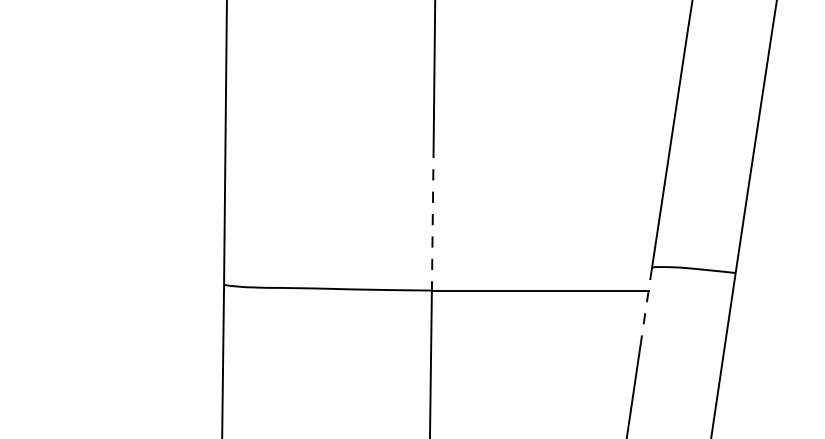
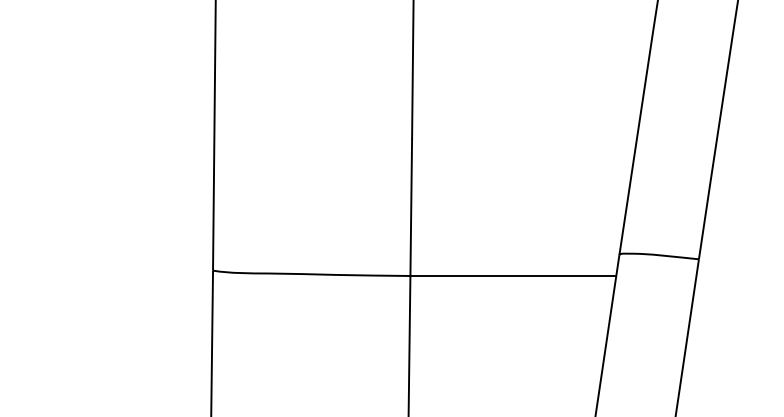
line: (433, 219) -> (411, 208), dashed -> solid
line: (646, 304) -> (614, 289), dashed -> solid

